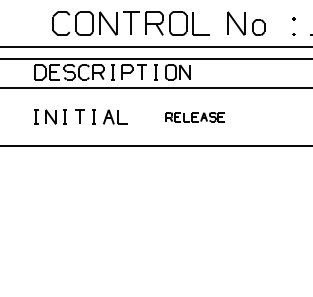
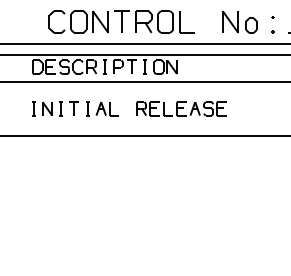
part: (245, 23) -> (239, 21), moved
part: (195, 116) -> (181, 108), size x1.67

